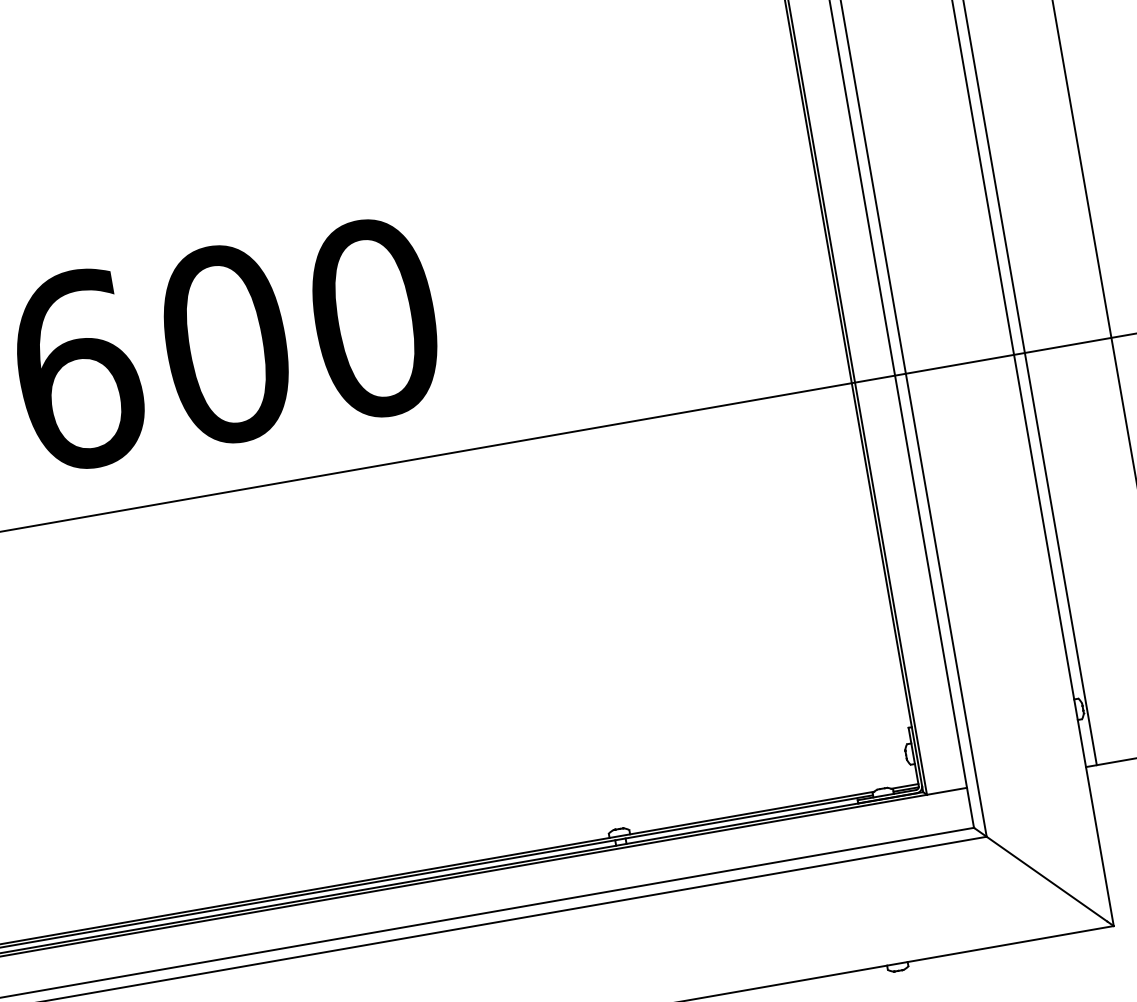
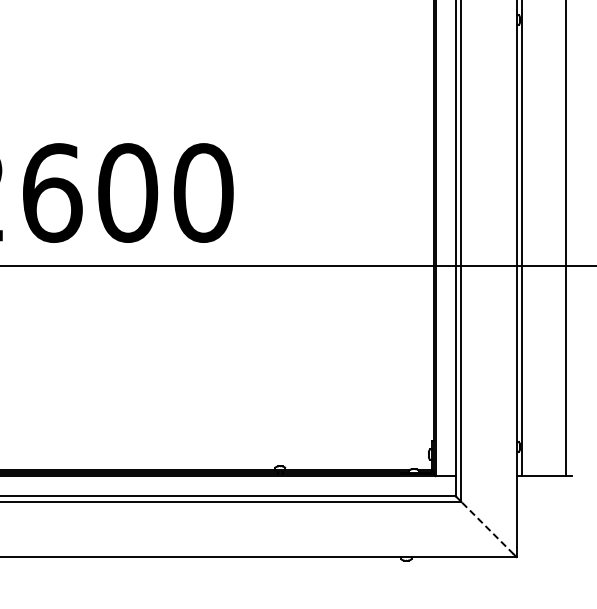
line: (1046, 877) -> (487, 527), solid -> dashed

